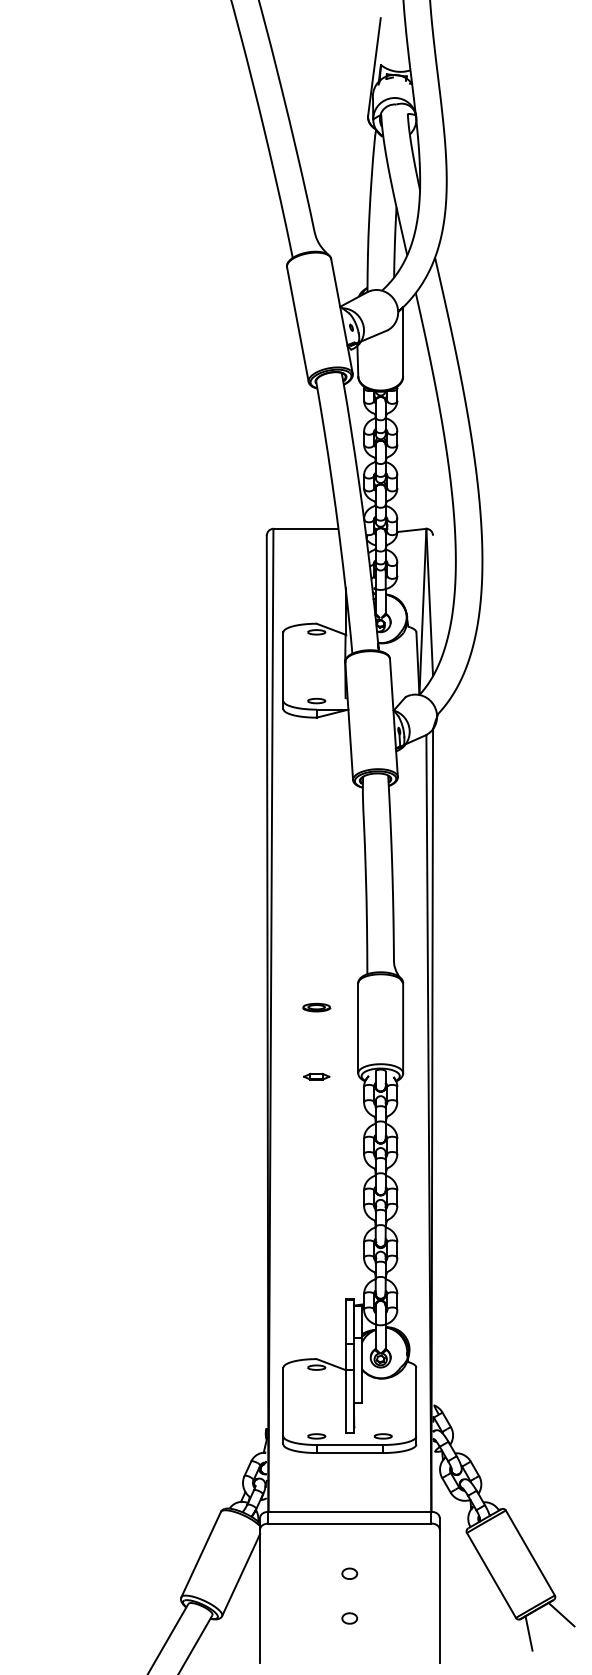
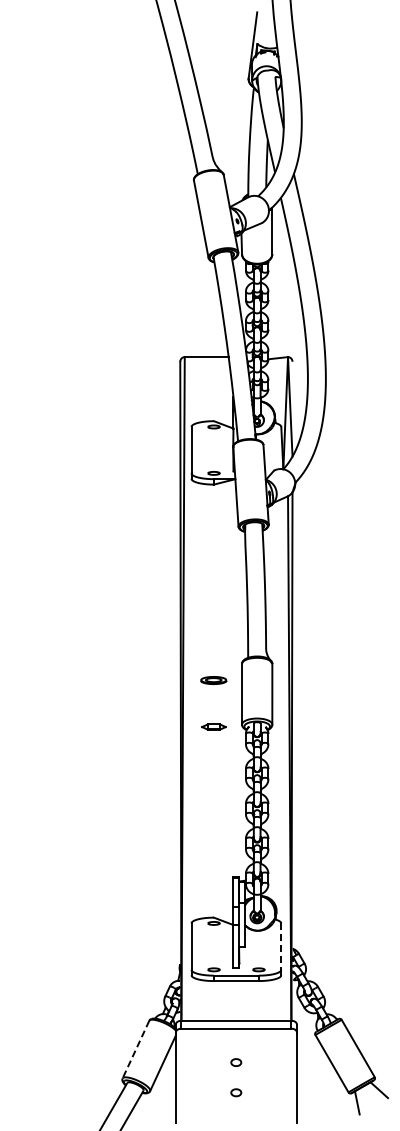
part: (317, 1006) -> (214, 679), size x1.4
part: (315, 1075) -> (213, 726), size x1.4
line: (416, 1403) -> (281, 947), solid -> dashed
line: (200, 1554) -> (135, 1049), solid -> dashed

